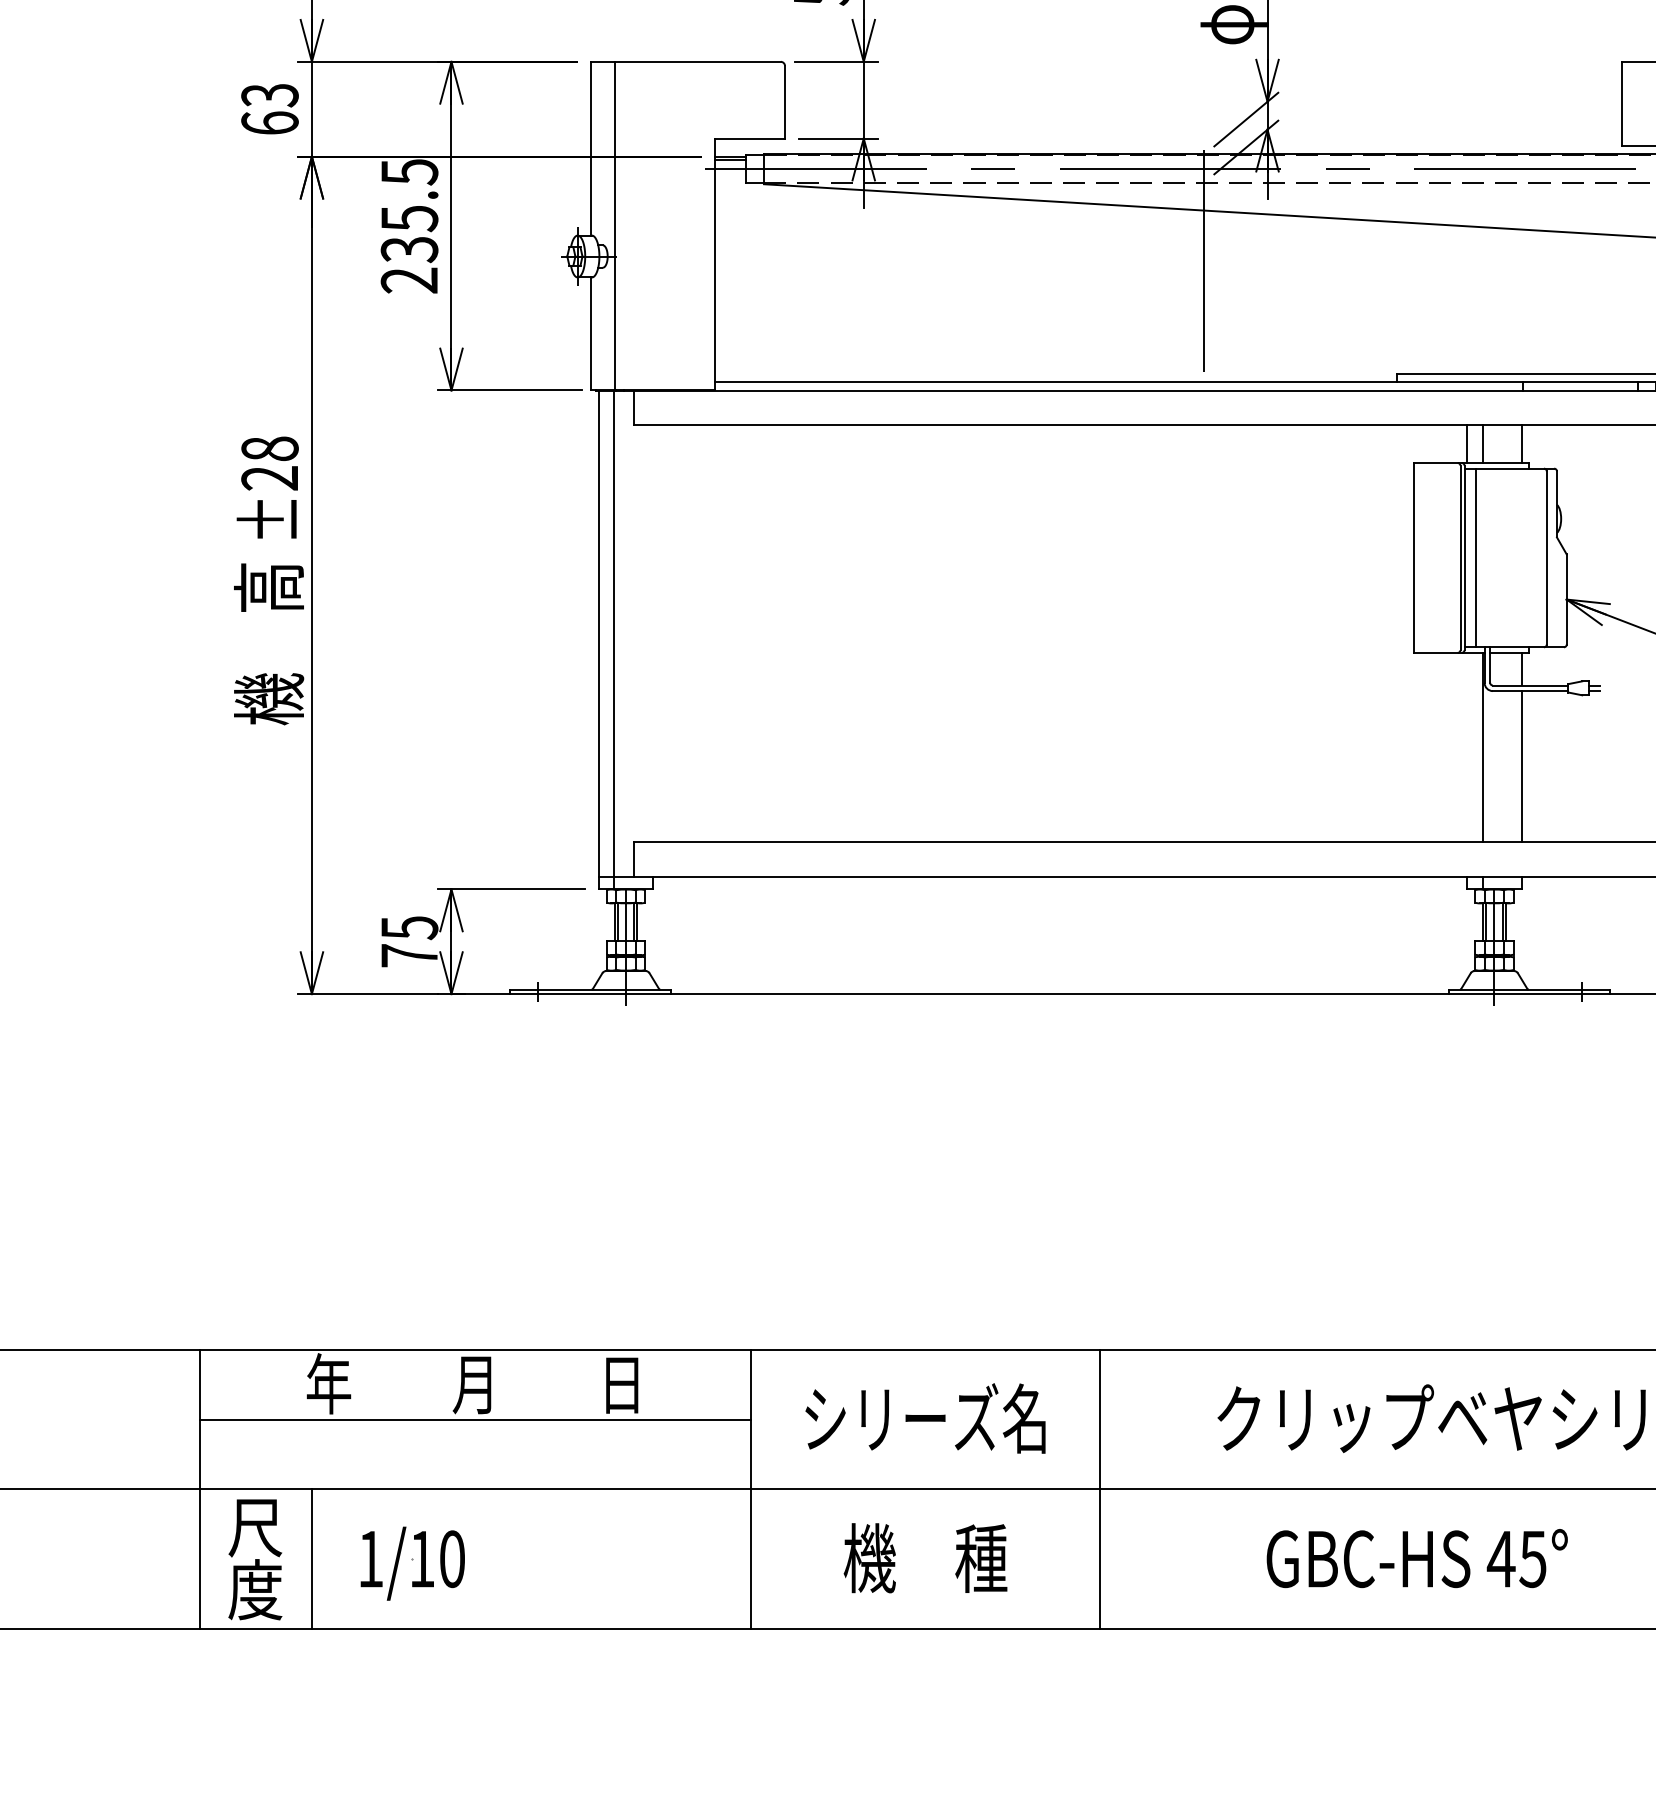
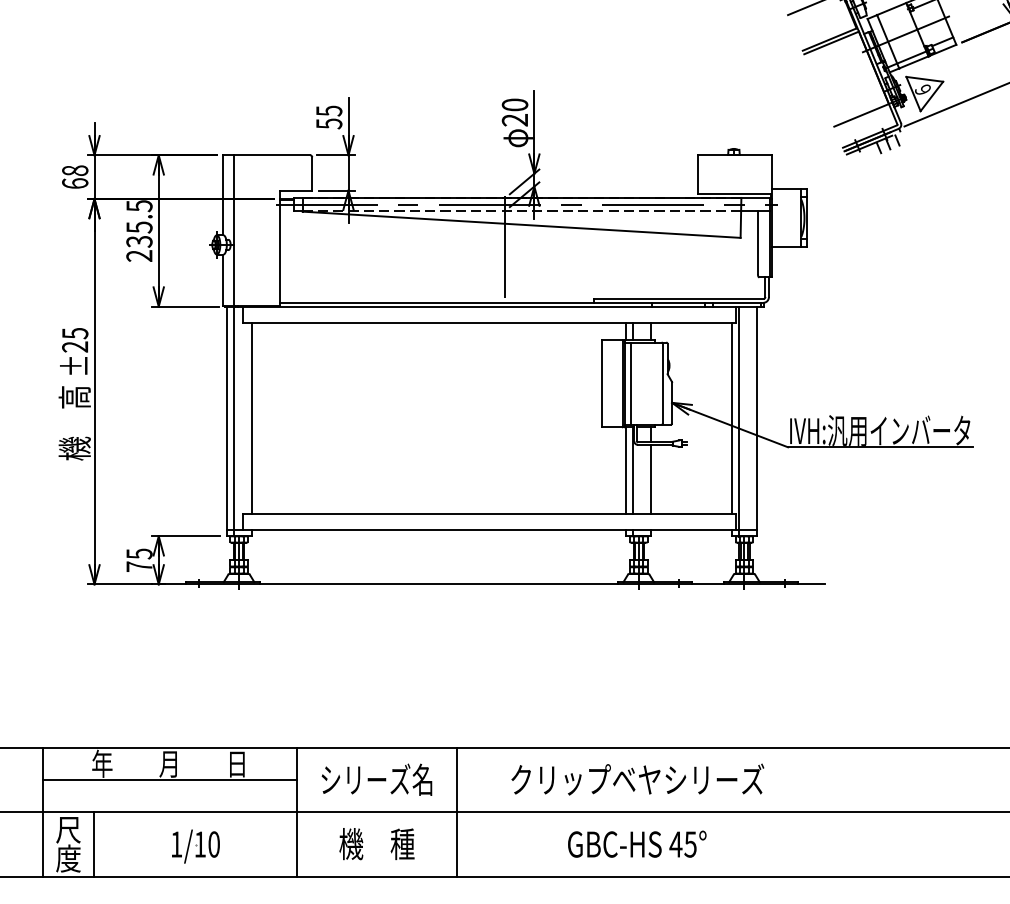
text: (270, 94) -> (75, 170), 63 -> 68
text: (270, 448) -> (75, 333), ±28 -> ±25
line: (652, 633) -> (251, 418), added
line: (1467, 746) -> (626, 470), added
text: (1417, 1556) -> (637, 843), moved
part: (411, 1563) -> (195, 846), moved

